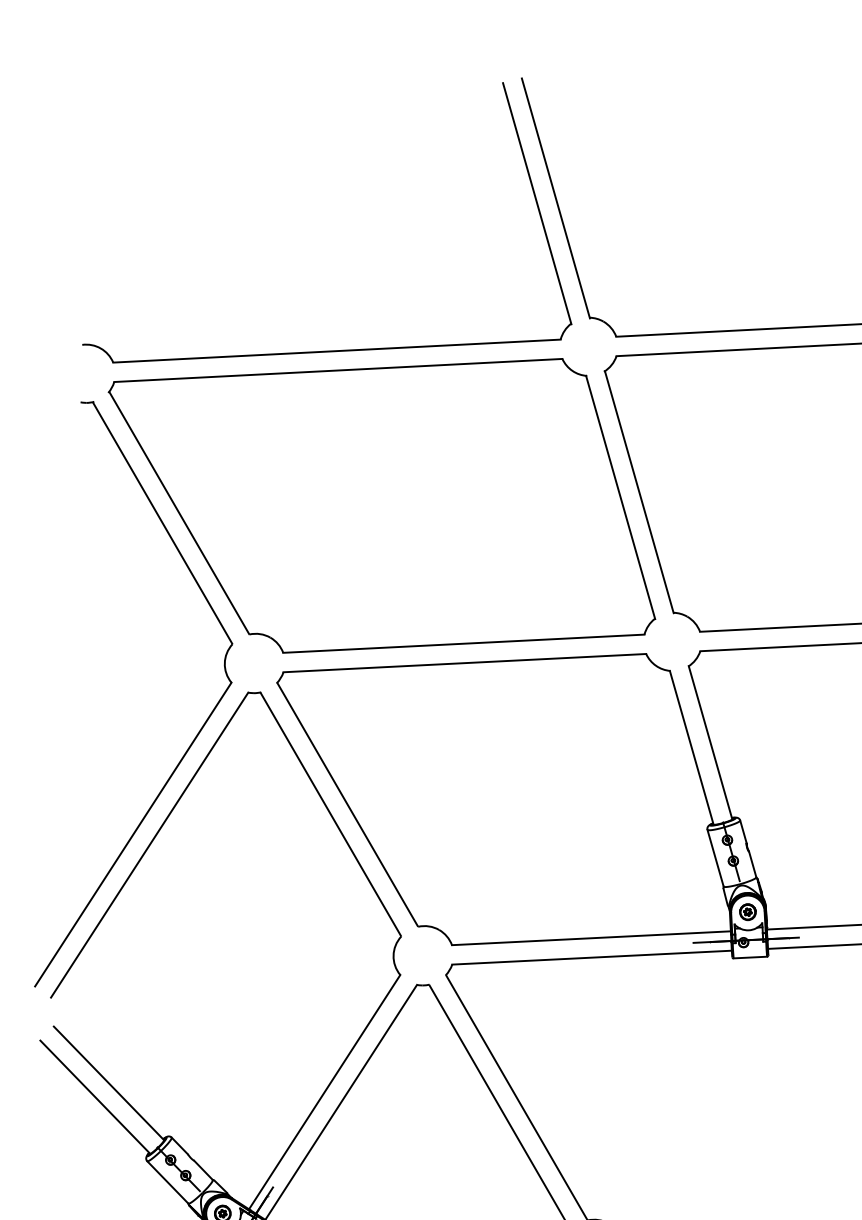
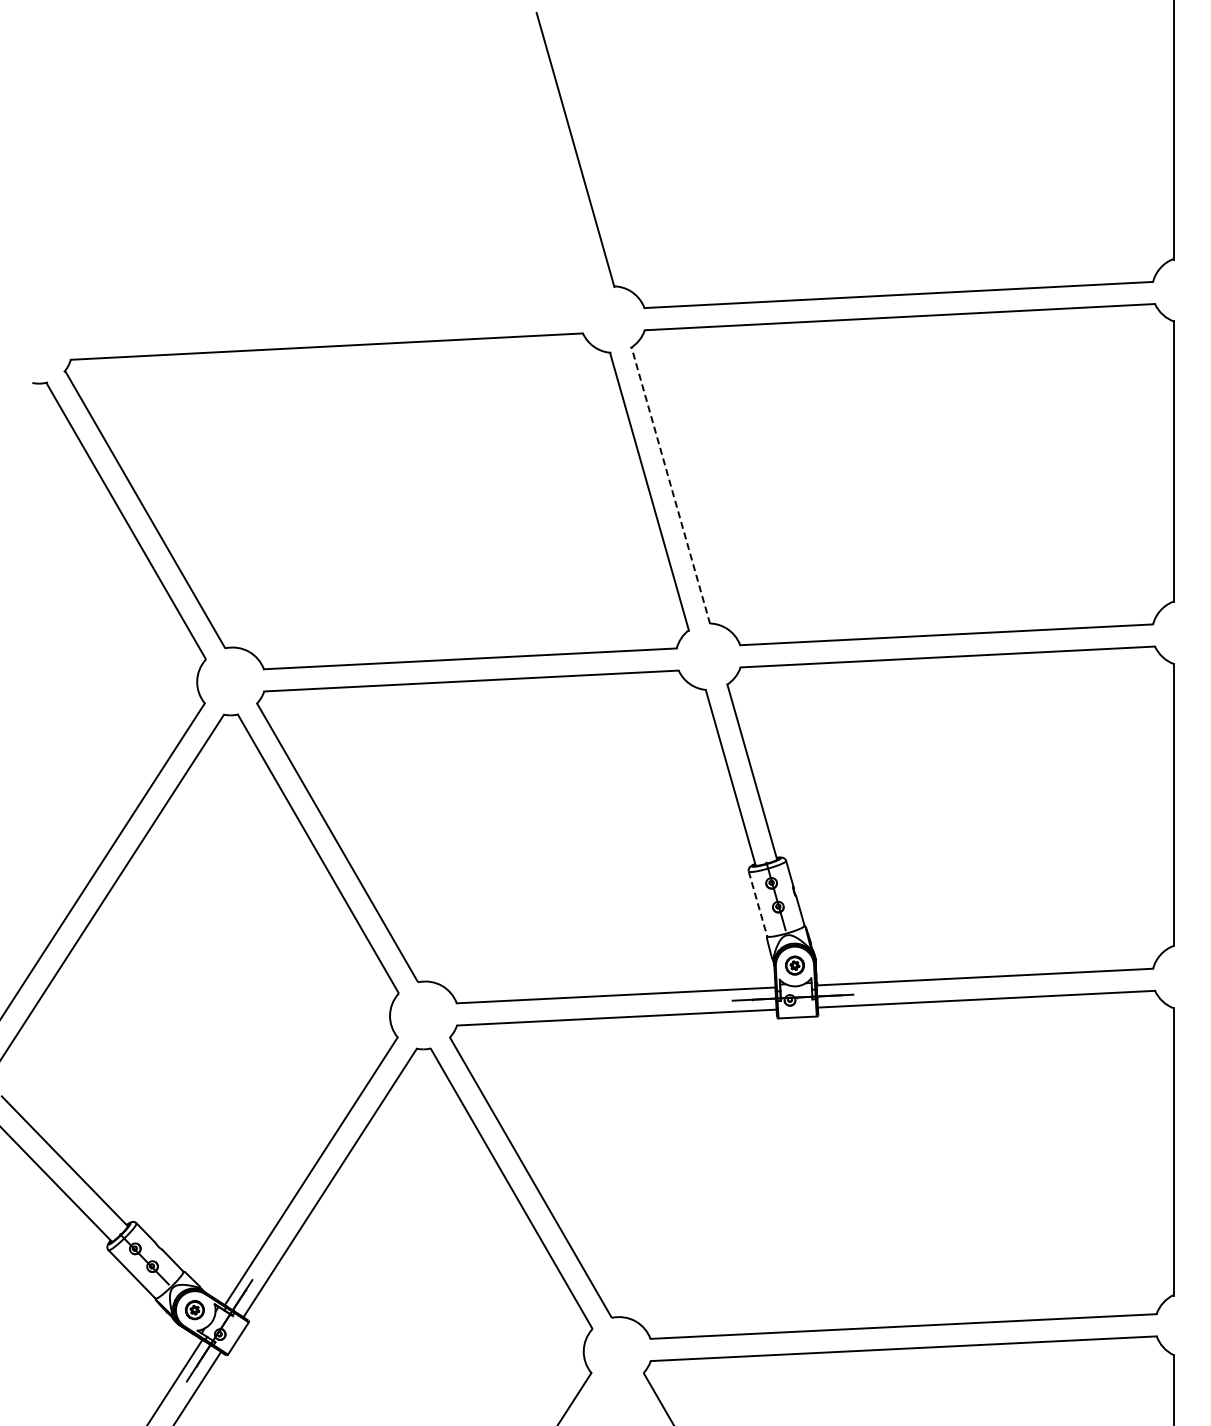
part: (330, 350) -> (318, 323), removed
line: (639, 492) -> (670, 485), solid -> dashed
line: (716, 858) -> (758, 904), solid -> dashed

